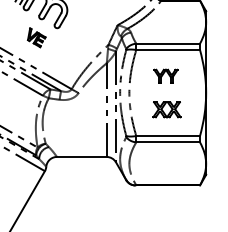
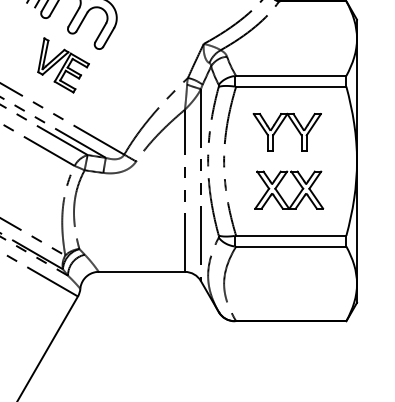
part: (36, 37) -> (63, 65), size x1.67
part: (165, 75) -> (286, 130), size x1.67
part: (166, 109) -> (288, 189), size x1.43

